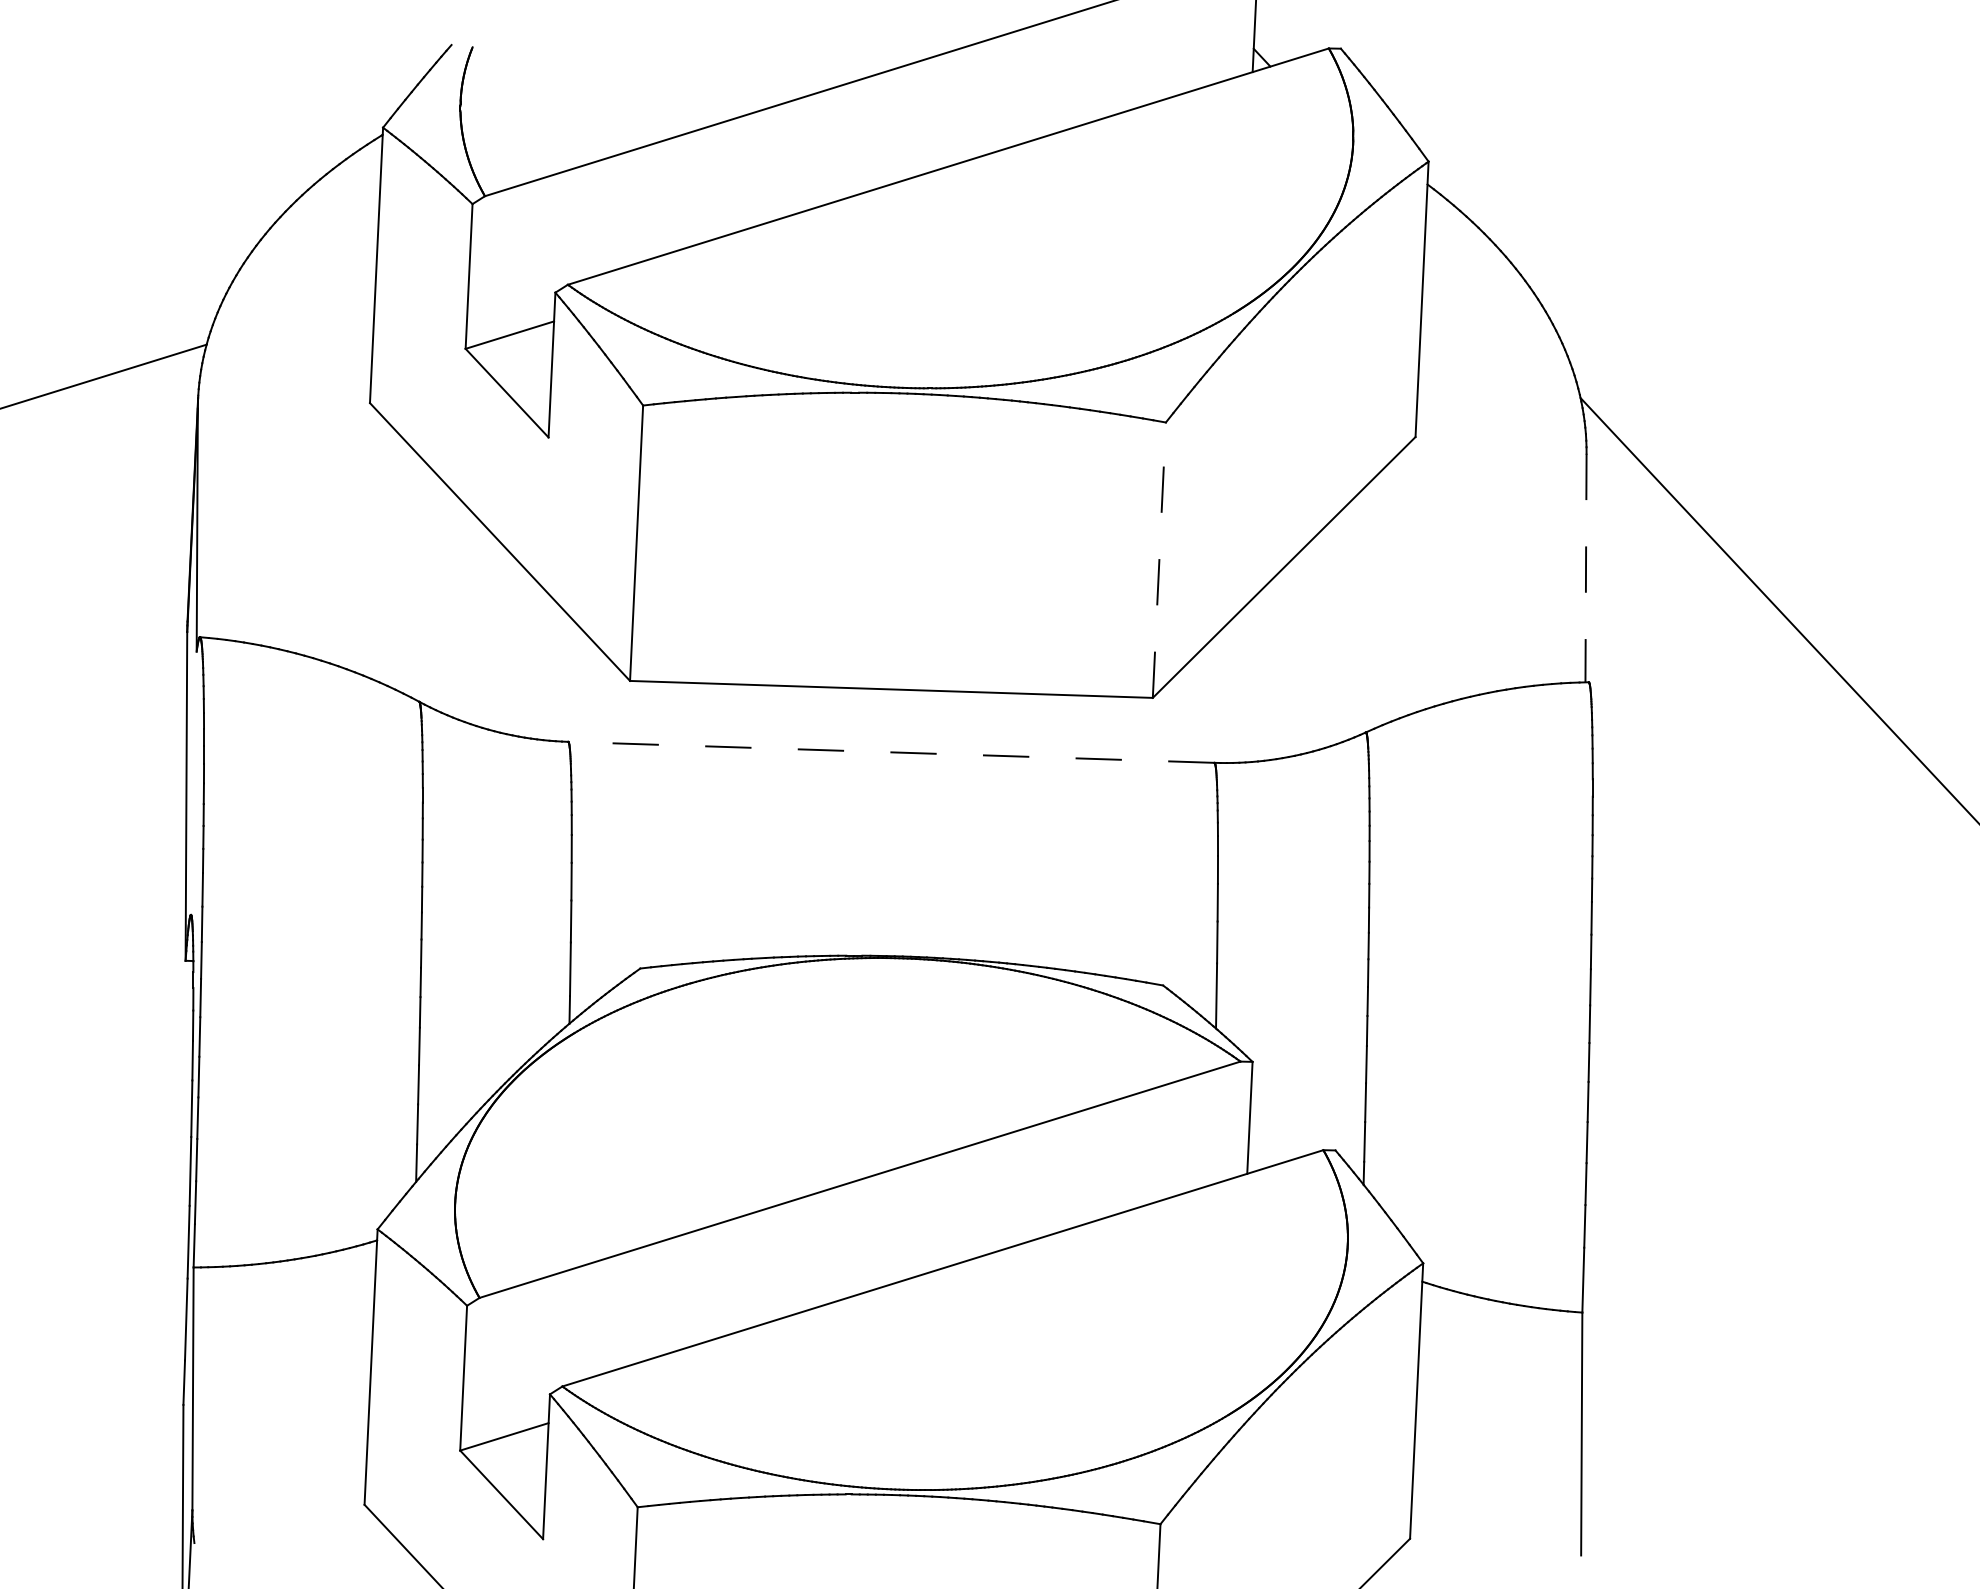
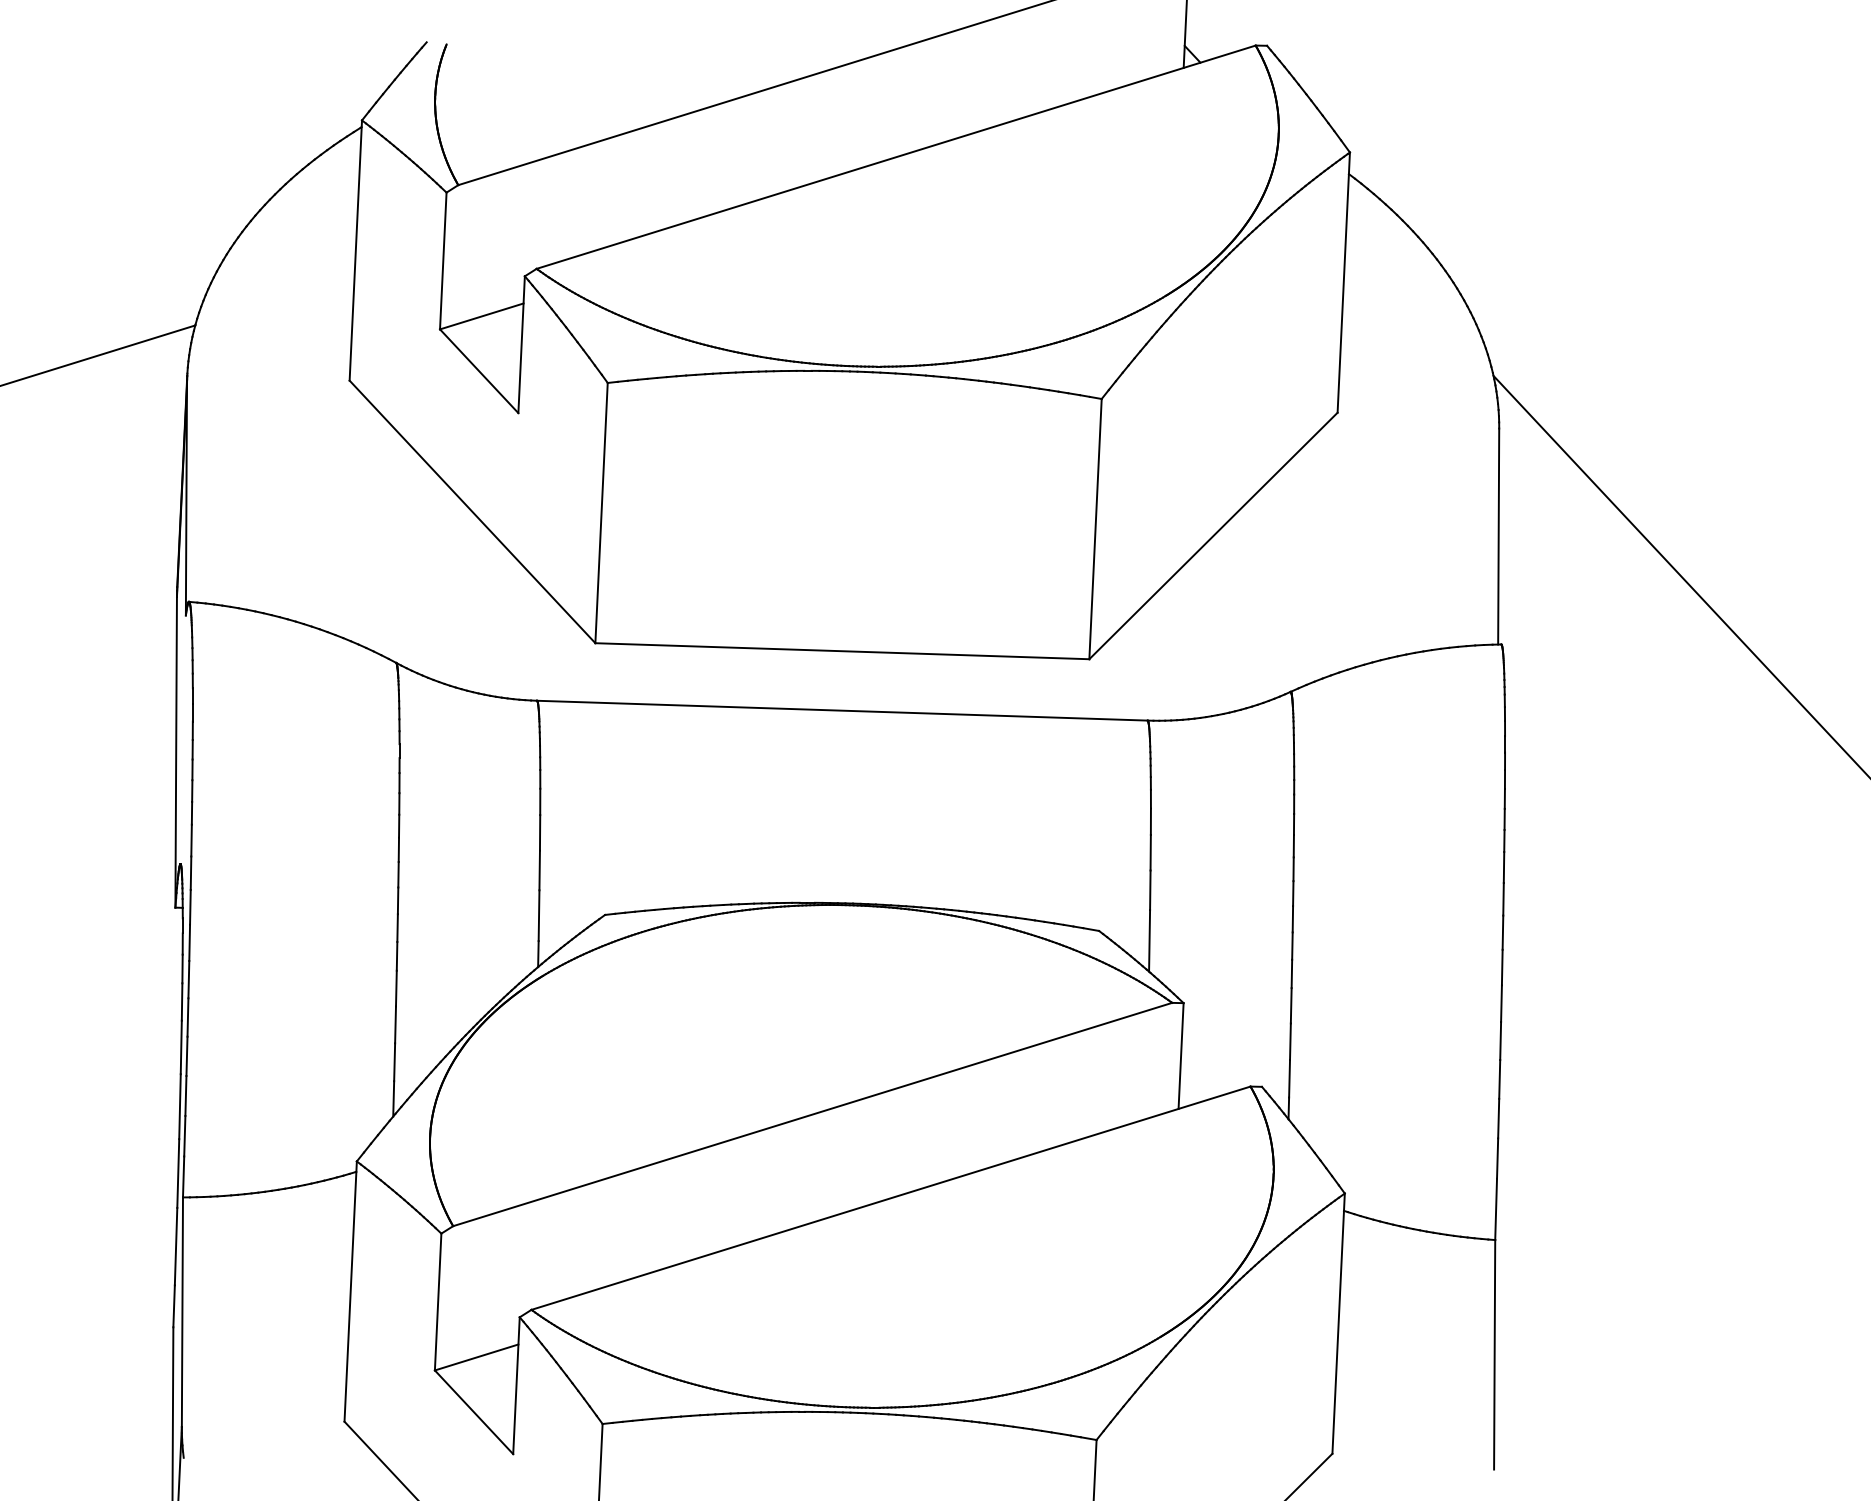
line: (1159, 559) -> (1095, 528), dashed -> solid
line: (1585, 569) -> (1498, 537), dashed -> solid
line: (890, 752) -> (841, 710), dashed -> solid

